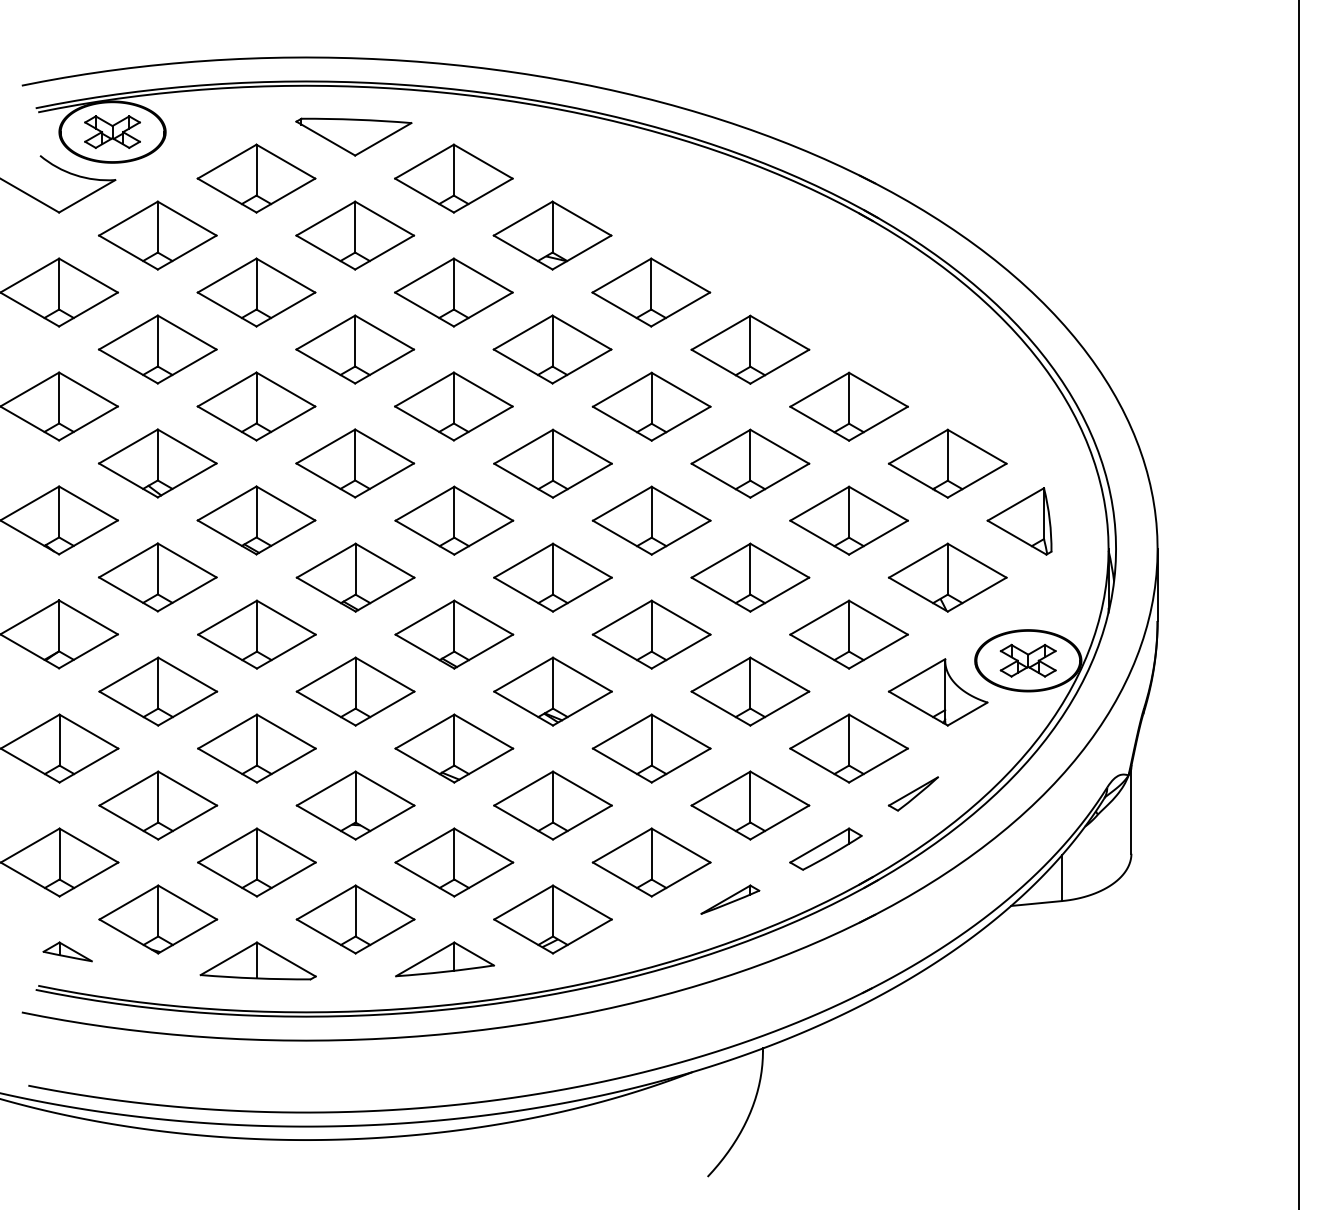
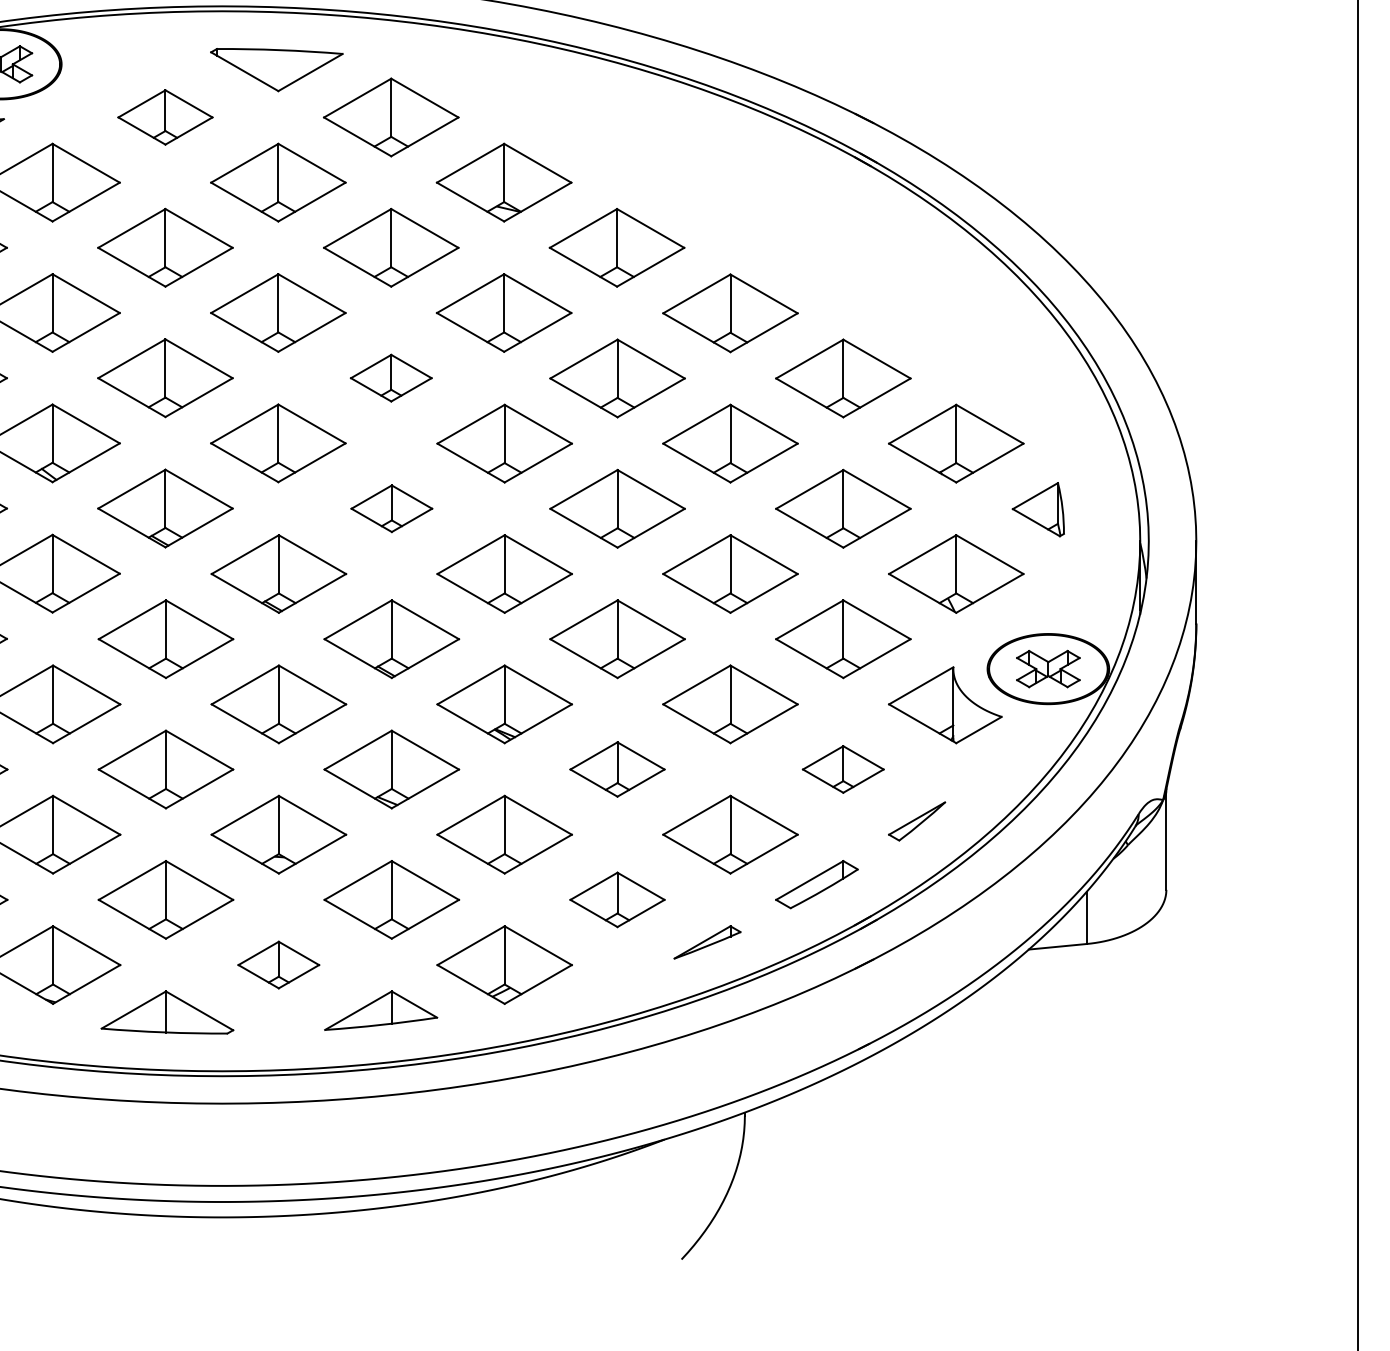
part: (256, 178) -> (165, 117), size x0.7
part: (453, 406) -> (390, 378), size x0.6
part: (454, 520) -> (391, 508), size x0.6
part: (1019, 521) -> (1038, 509), size x0.7
part: (651, 748) -> (617, 769), size x0.7
part: (848, 748) -> (842, 769), size x0.6
part: (651, 862) -> (617, 899), size x0.7
part: (355, 919) -> (278, 965), size x0.6

